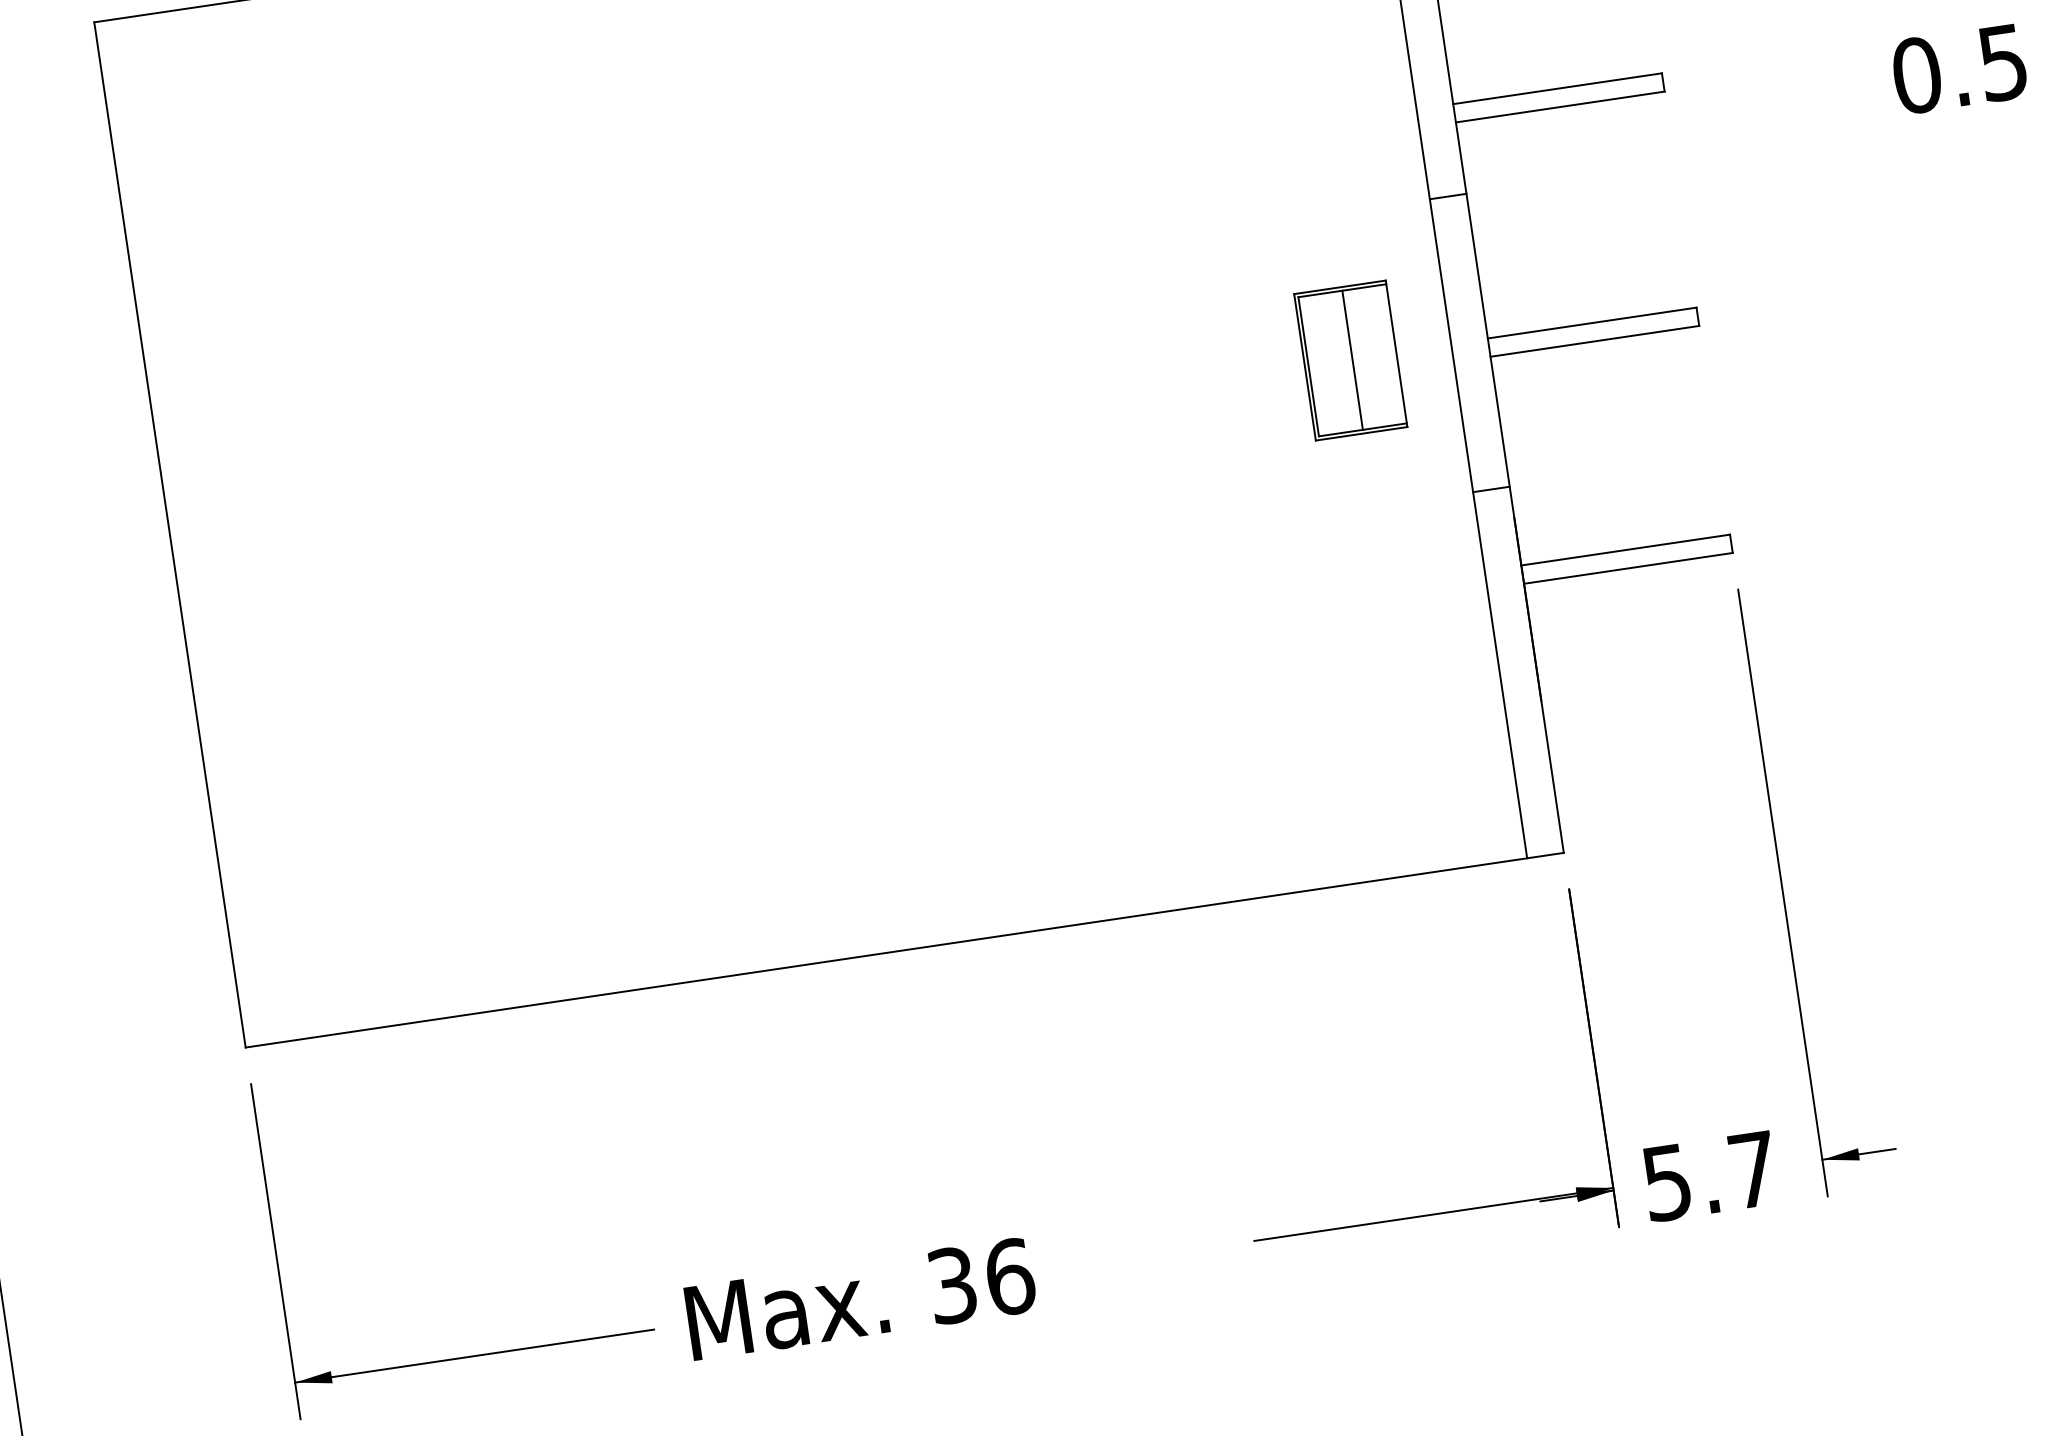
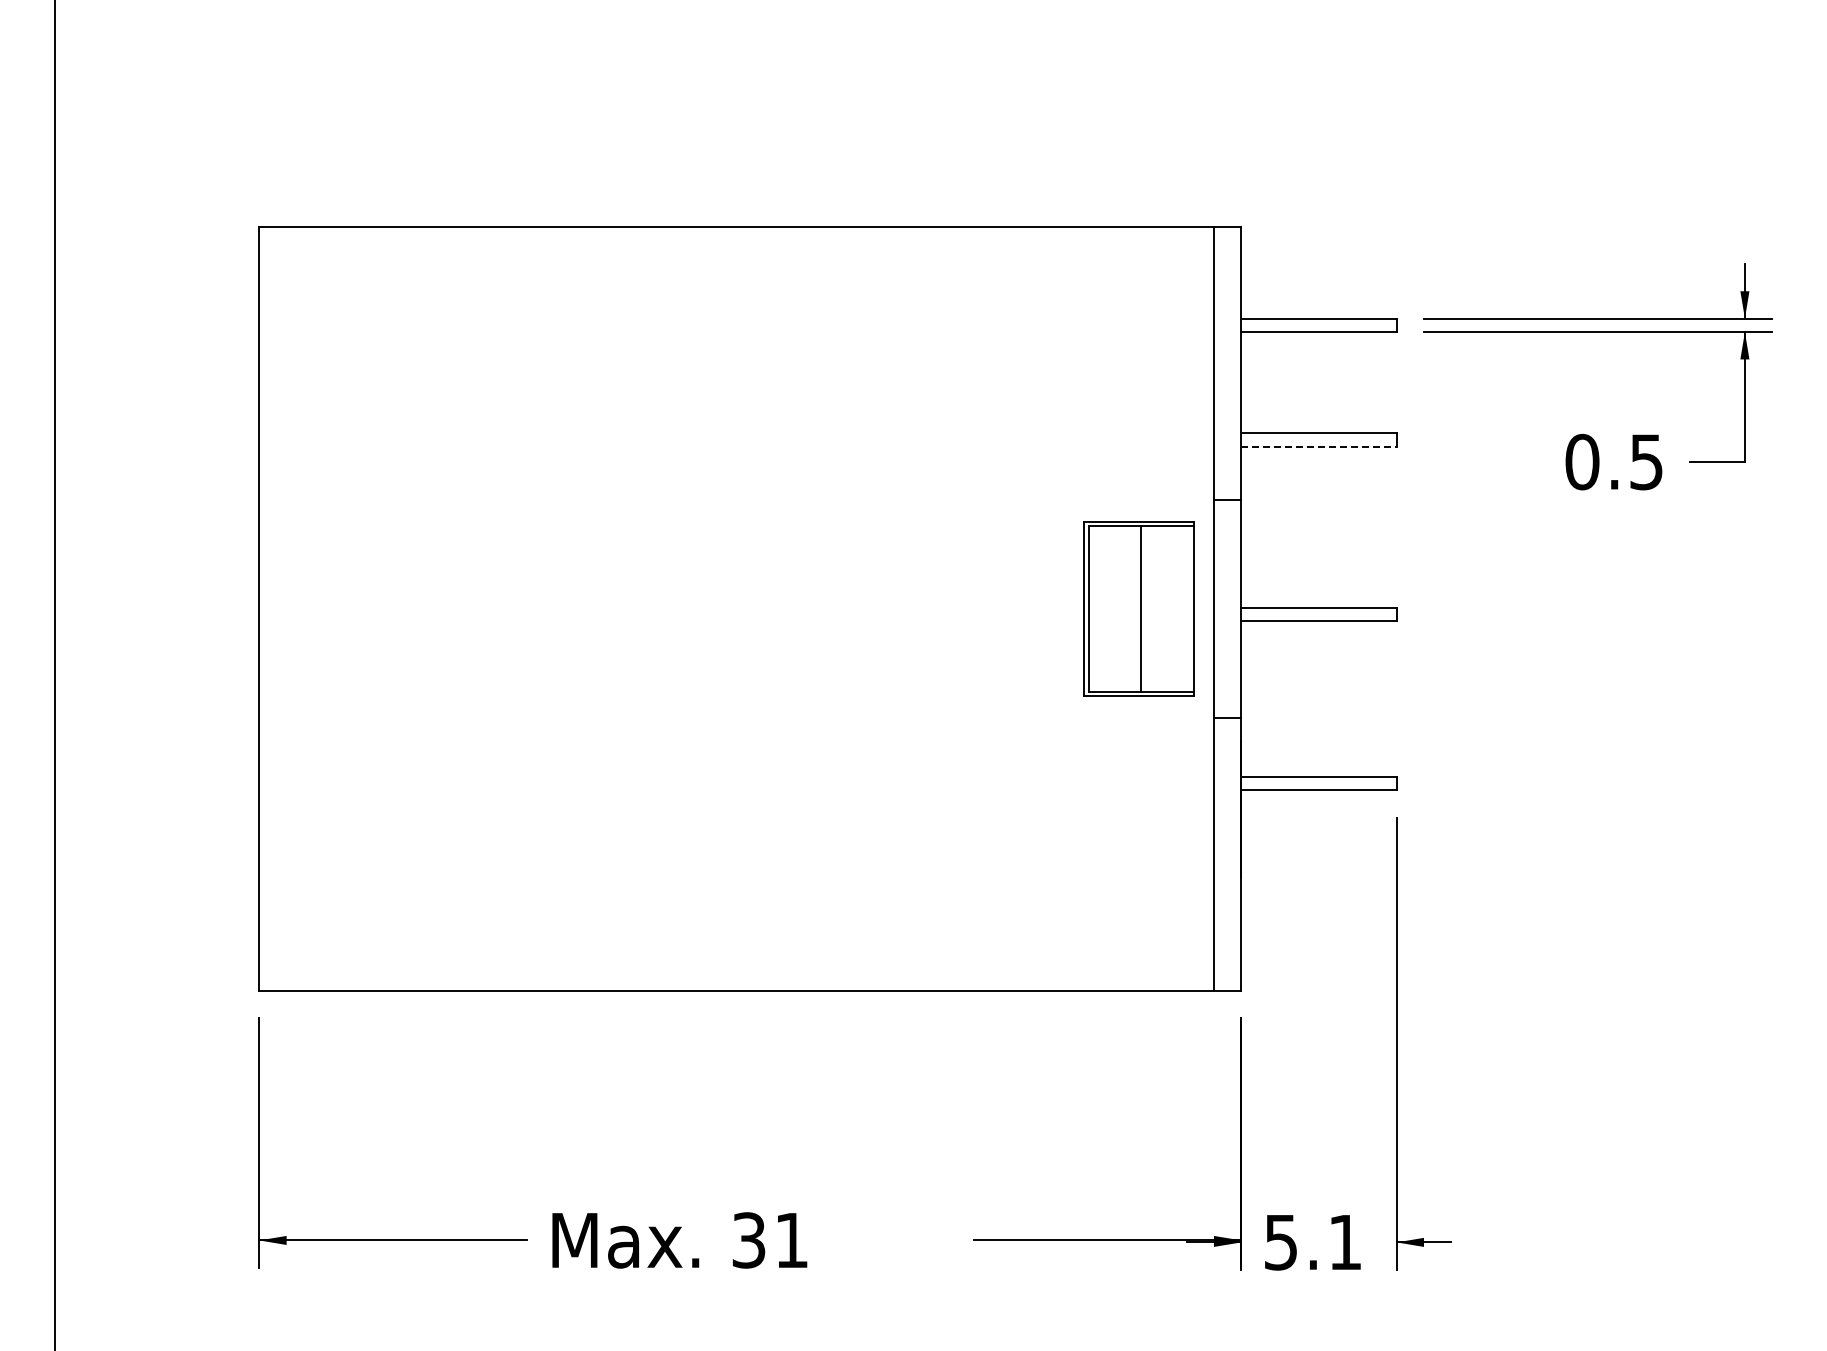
line: (1559, 106) -> (1318, 446), solid -> dashed
part: (1350, 359) -> (1138, 608), size x1.6
text: (1753, 1170) -> (1345, 1242), 5.7 -> 5.1
text: (1010, 1276) -> (792, 1240), 36 -> 31

